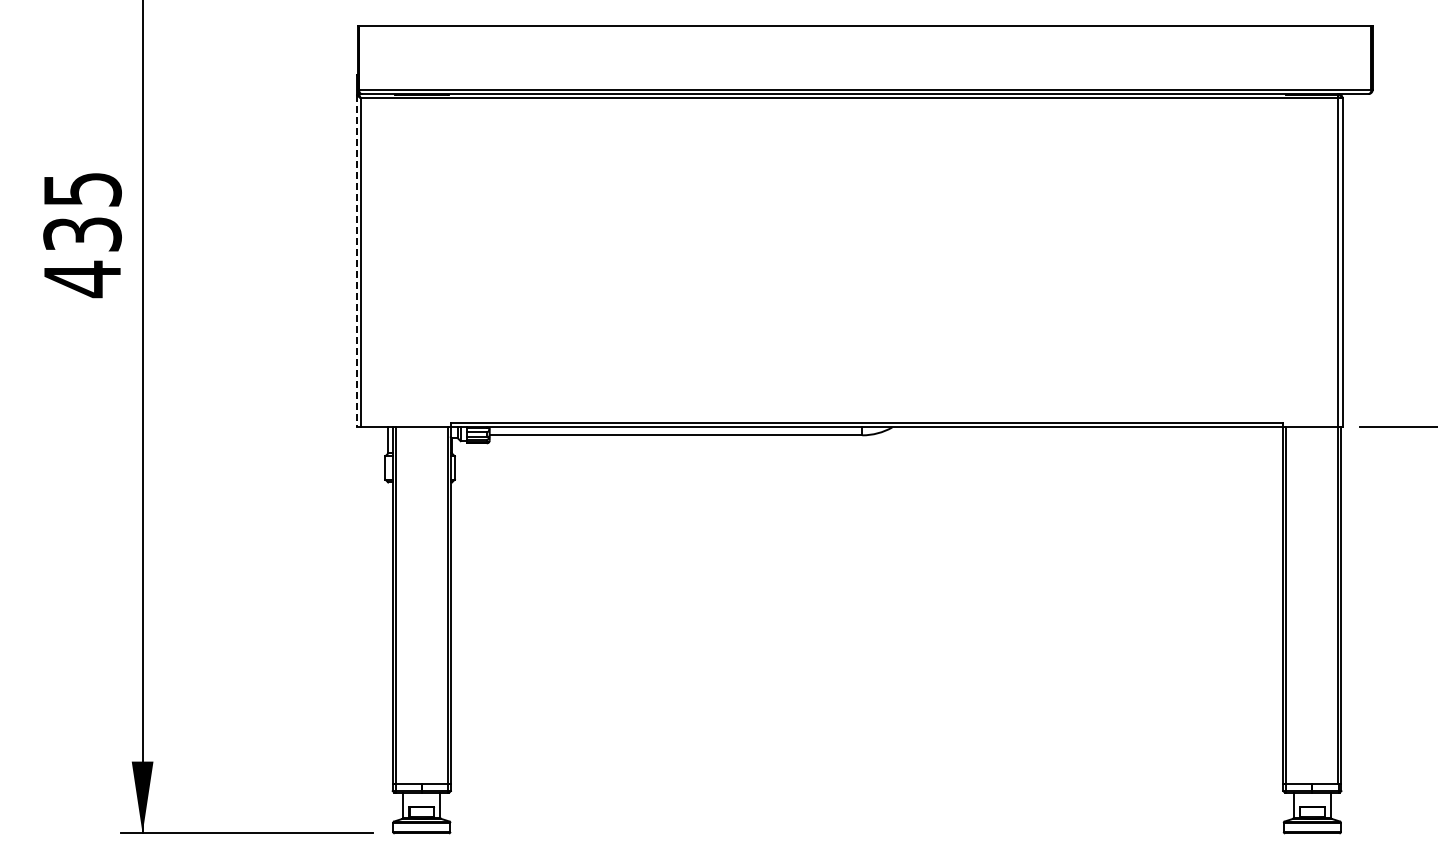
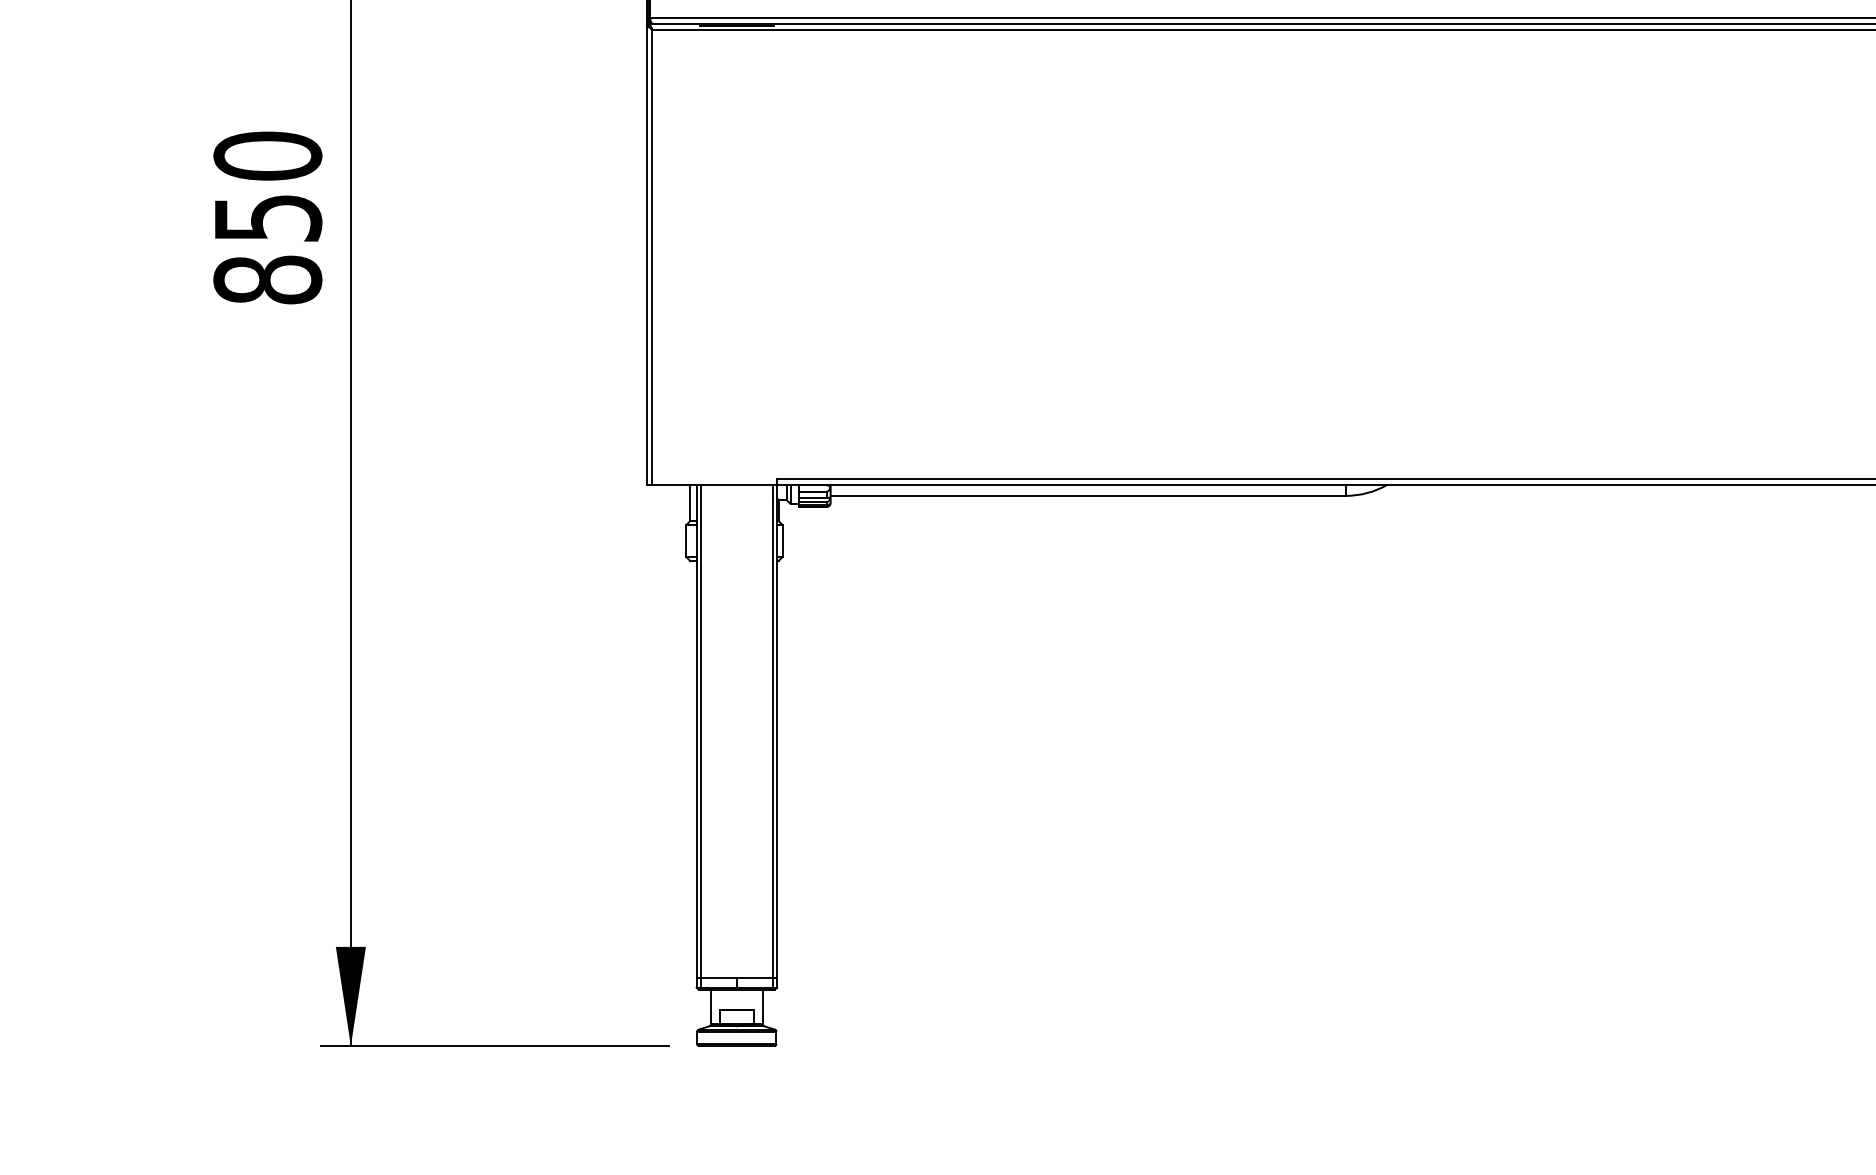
text: (82, 234) -> (267, 218), 435 -> 850
line: (356, 261) -> (646, 255), dashed -> solid

